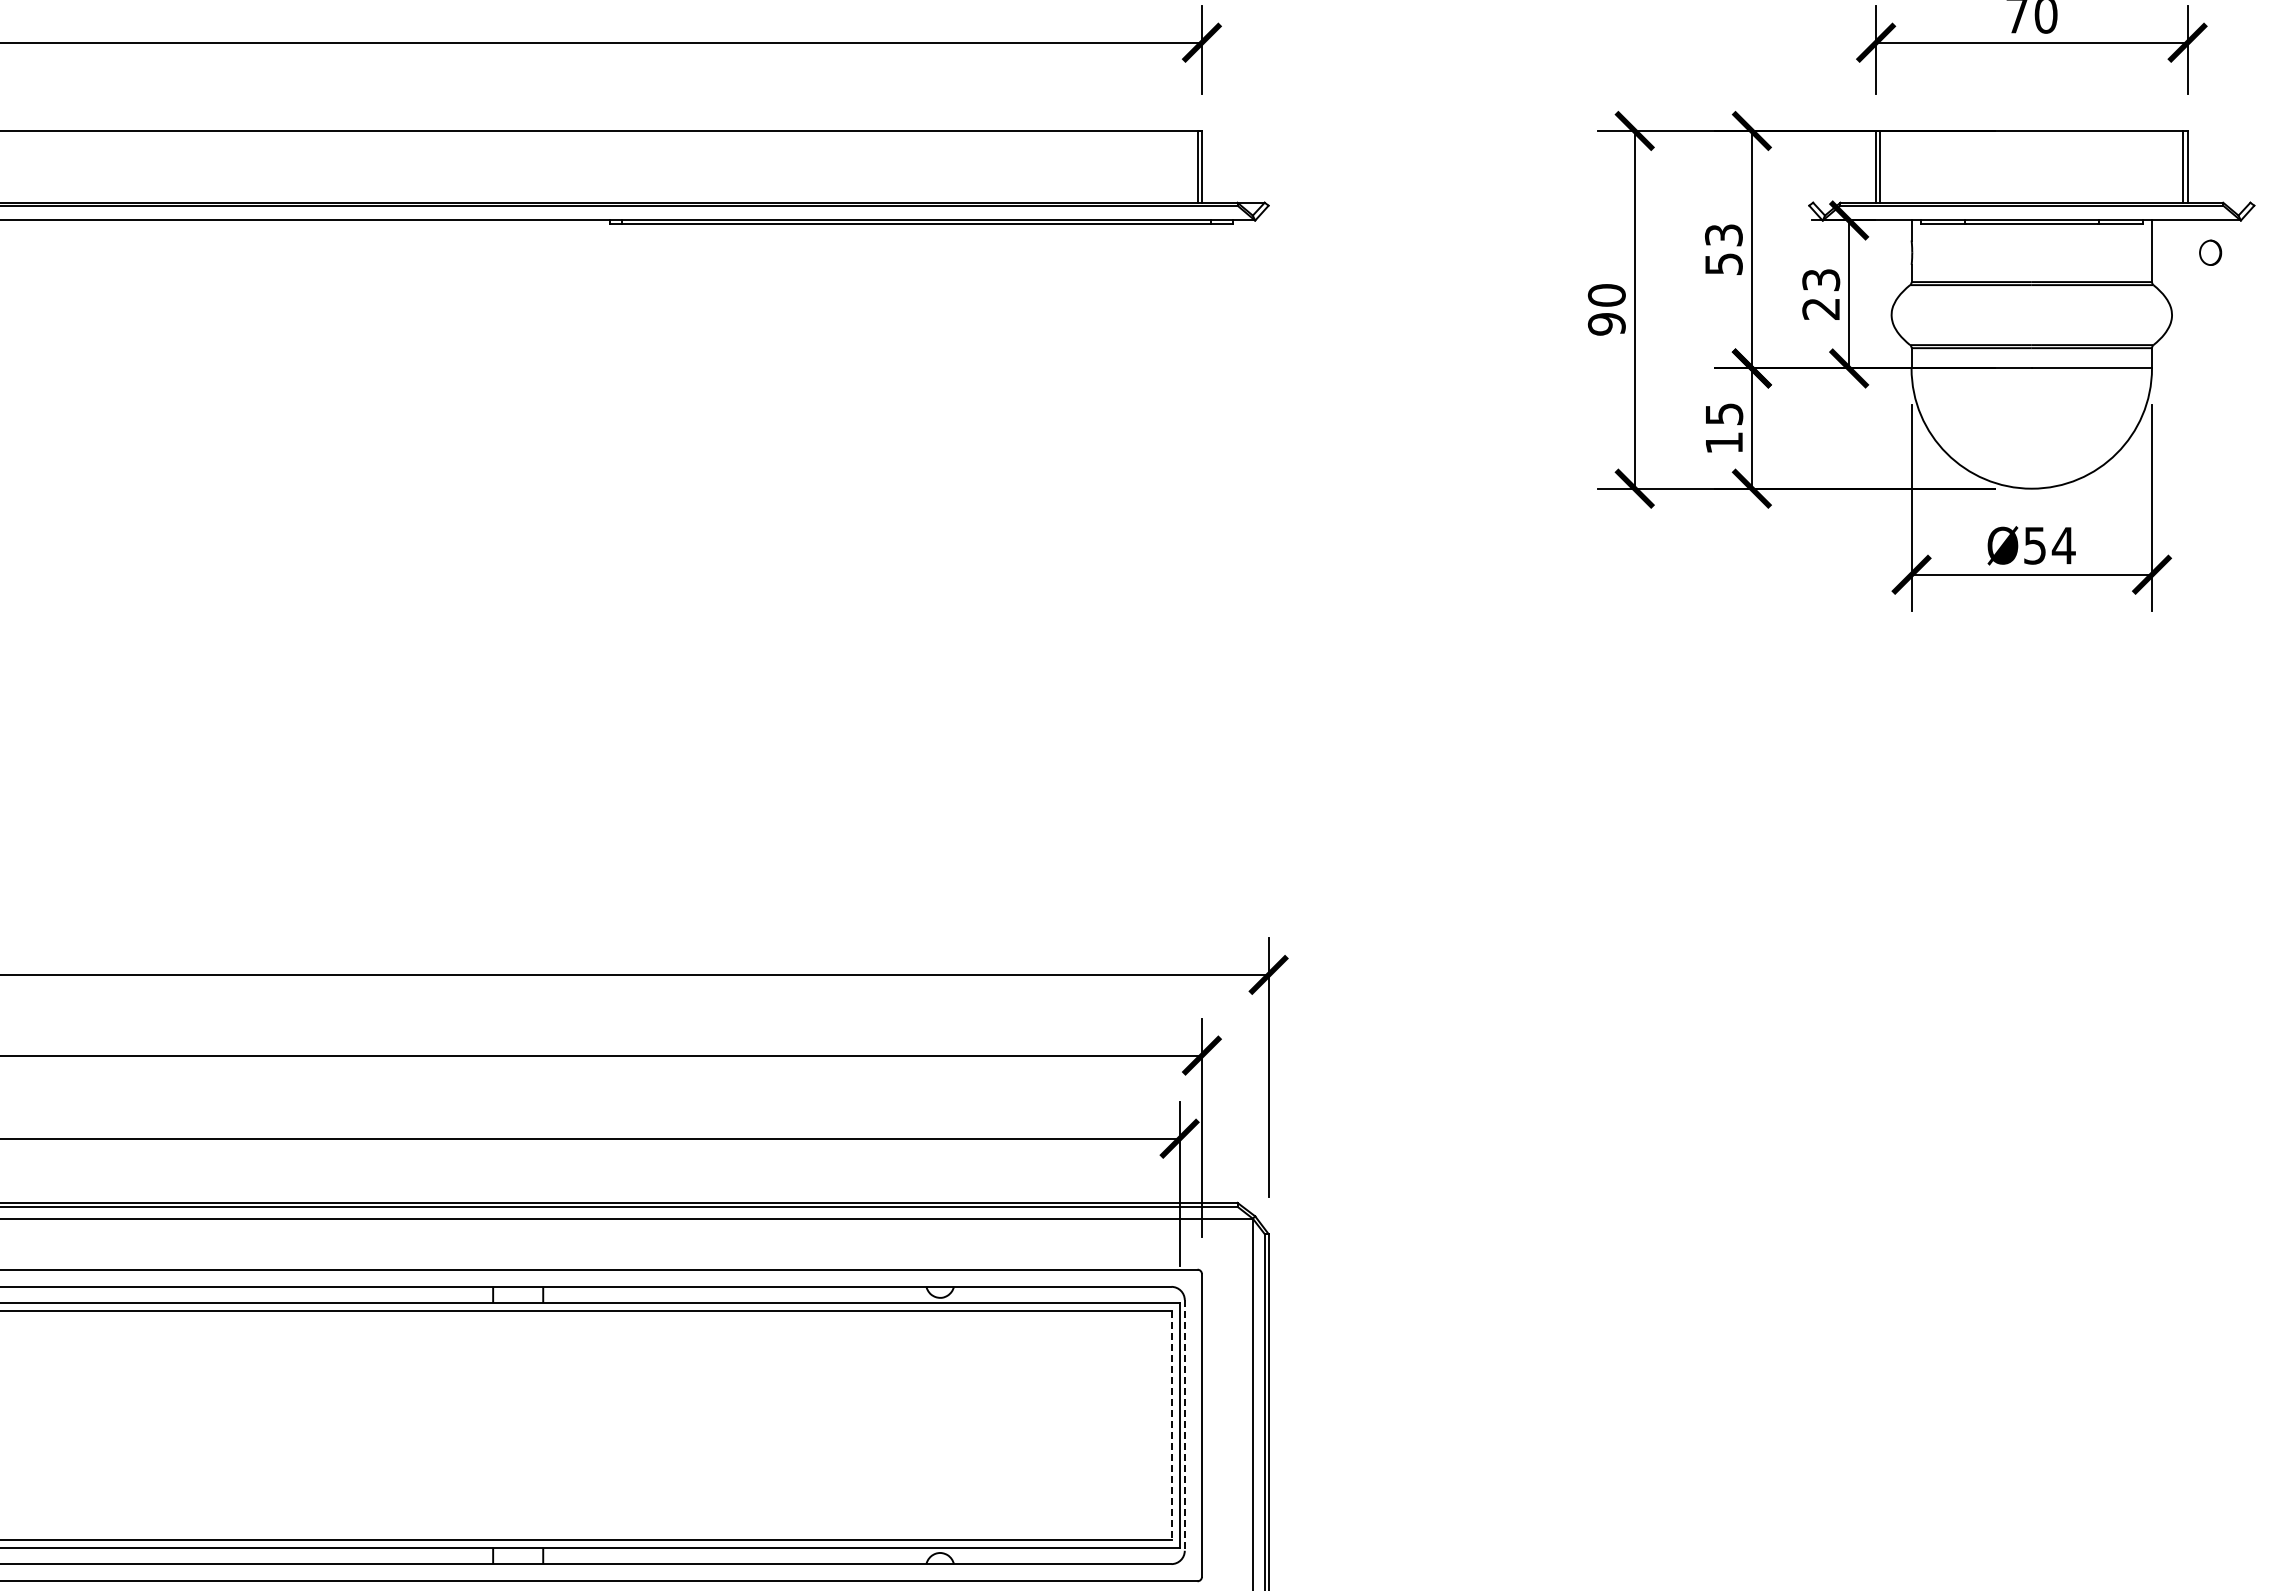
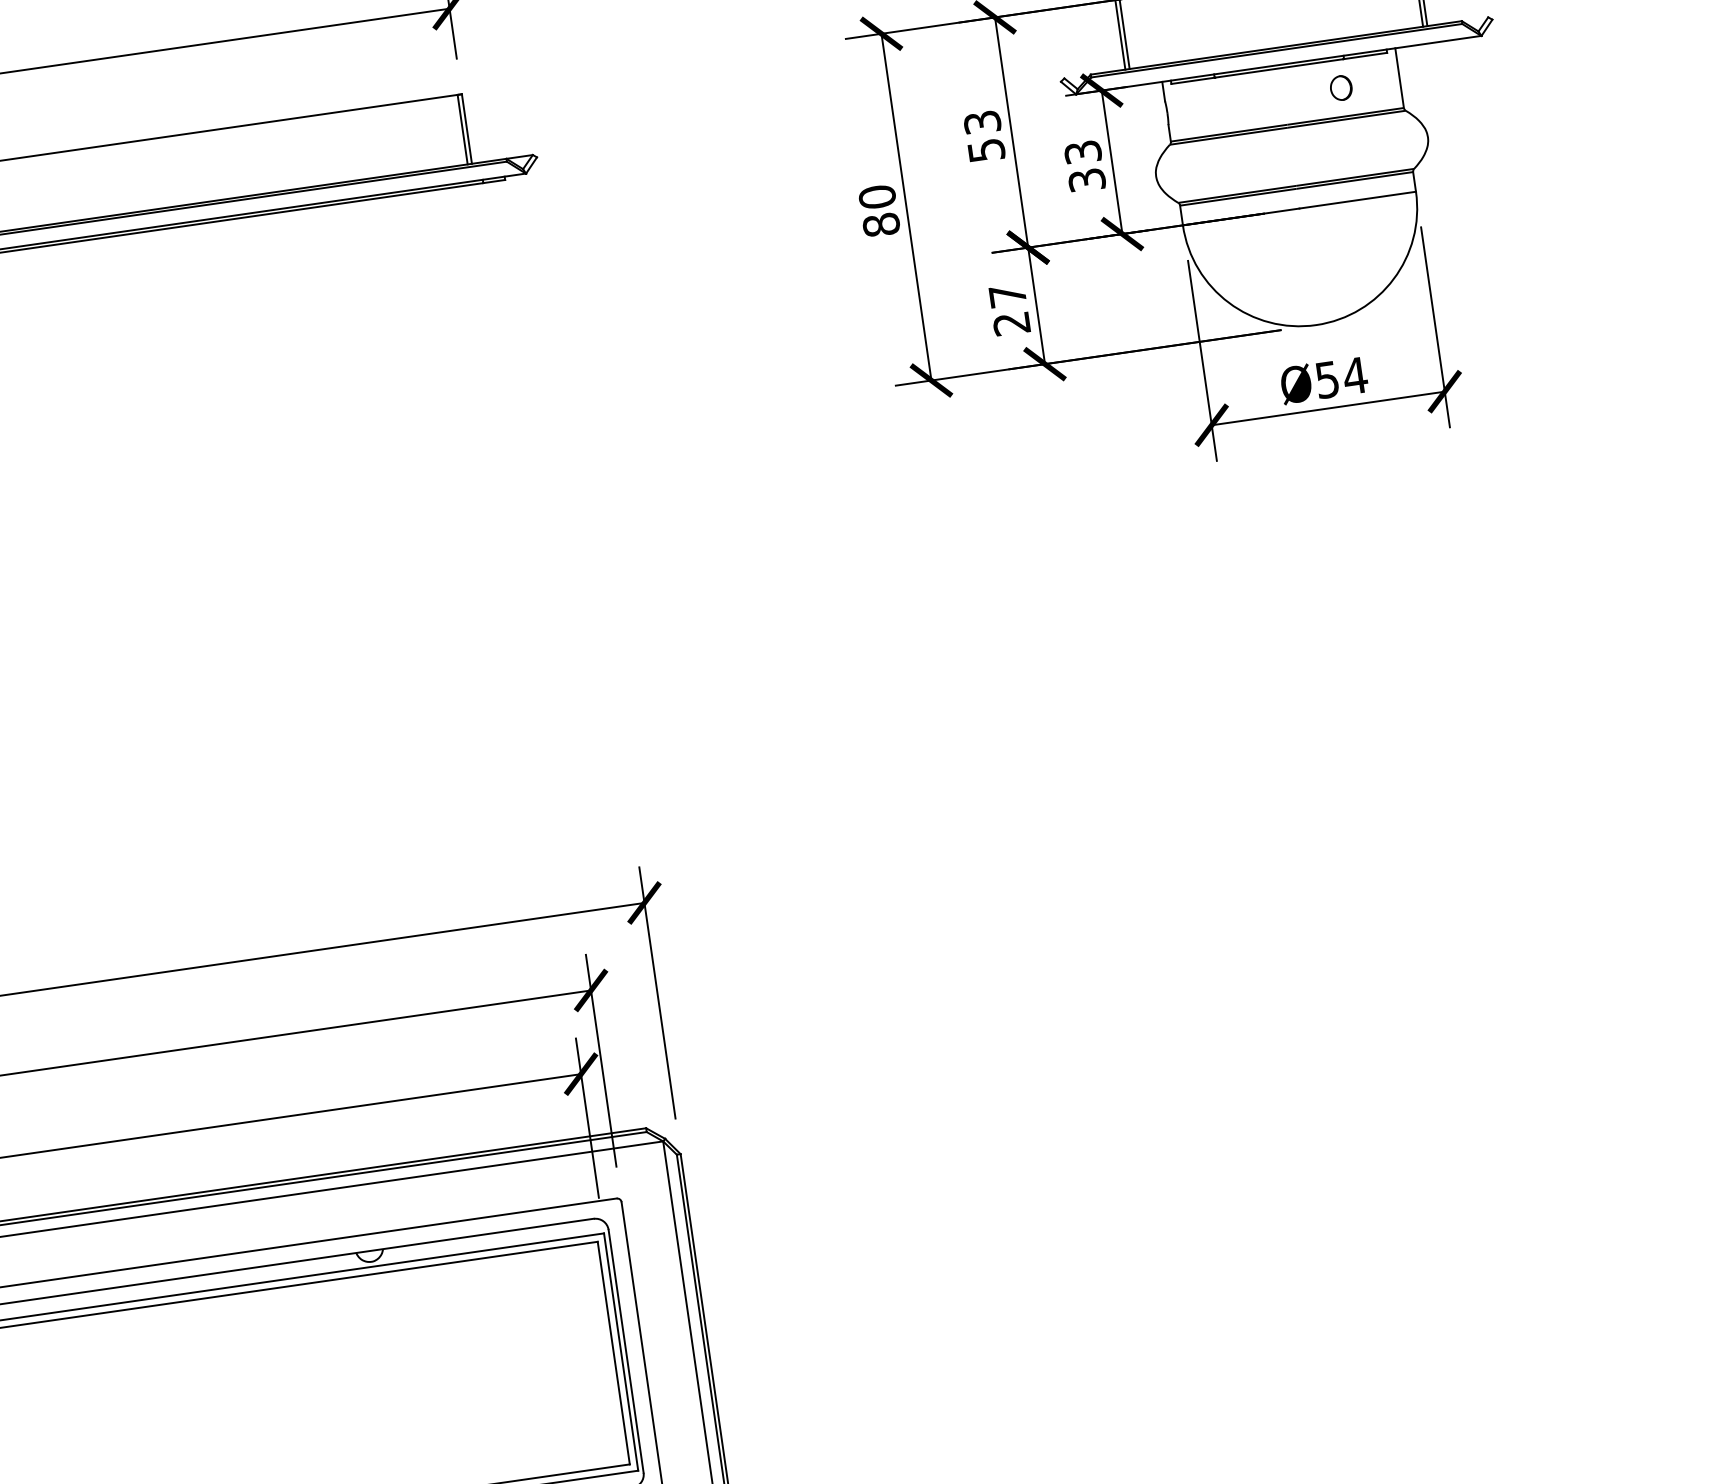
part: (2210, 252) -> (1341, 87), moved
text: (1821, 308) -> (1087, 179), 23 -> 33
text: (1606, 324) -> (881, 225), 90 -> 80
text: (1724, 428) -> (1009, 309), 15 -> 27
line: (1172, 1425) -> (614, 1353), dashed -> solid
line: (1184, 1425) -> (625, 1351), dashed -> solid

